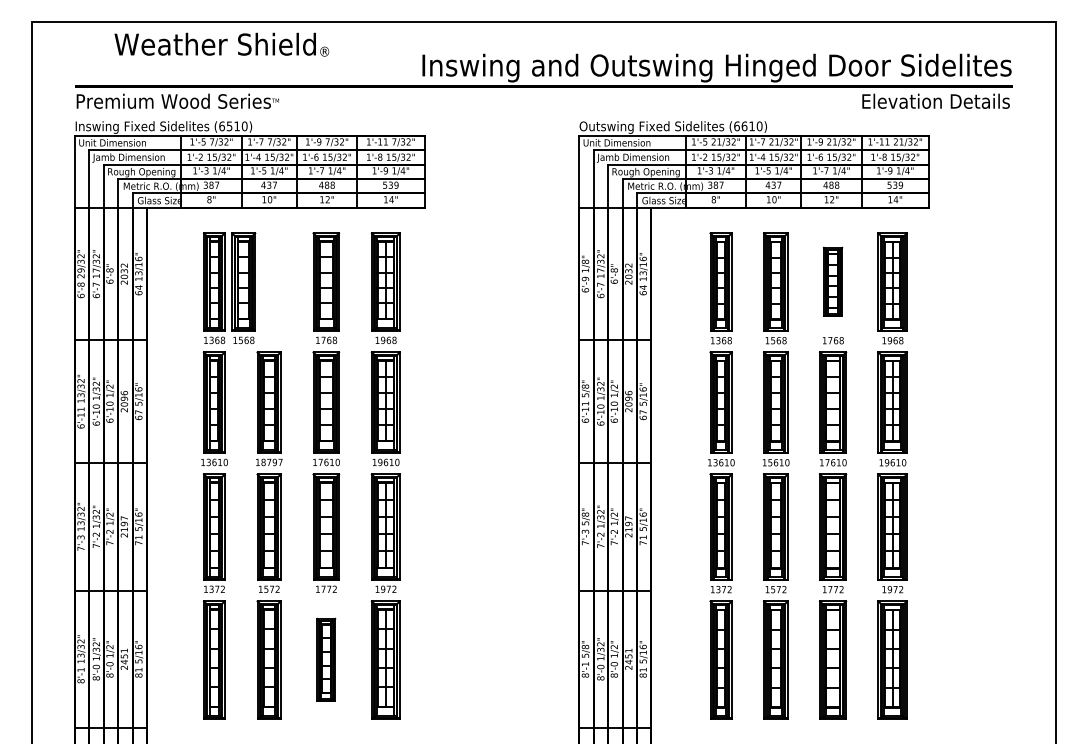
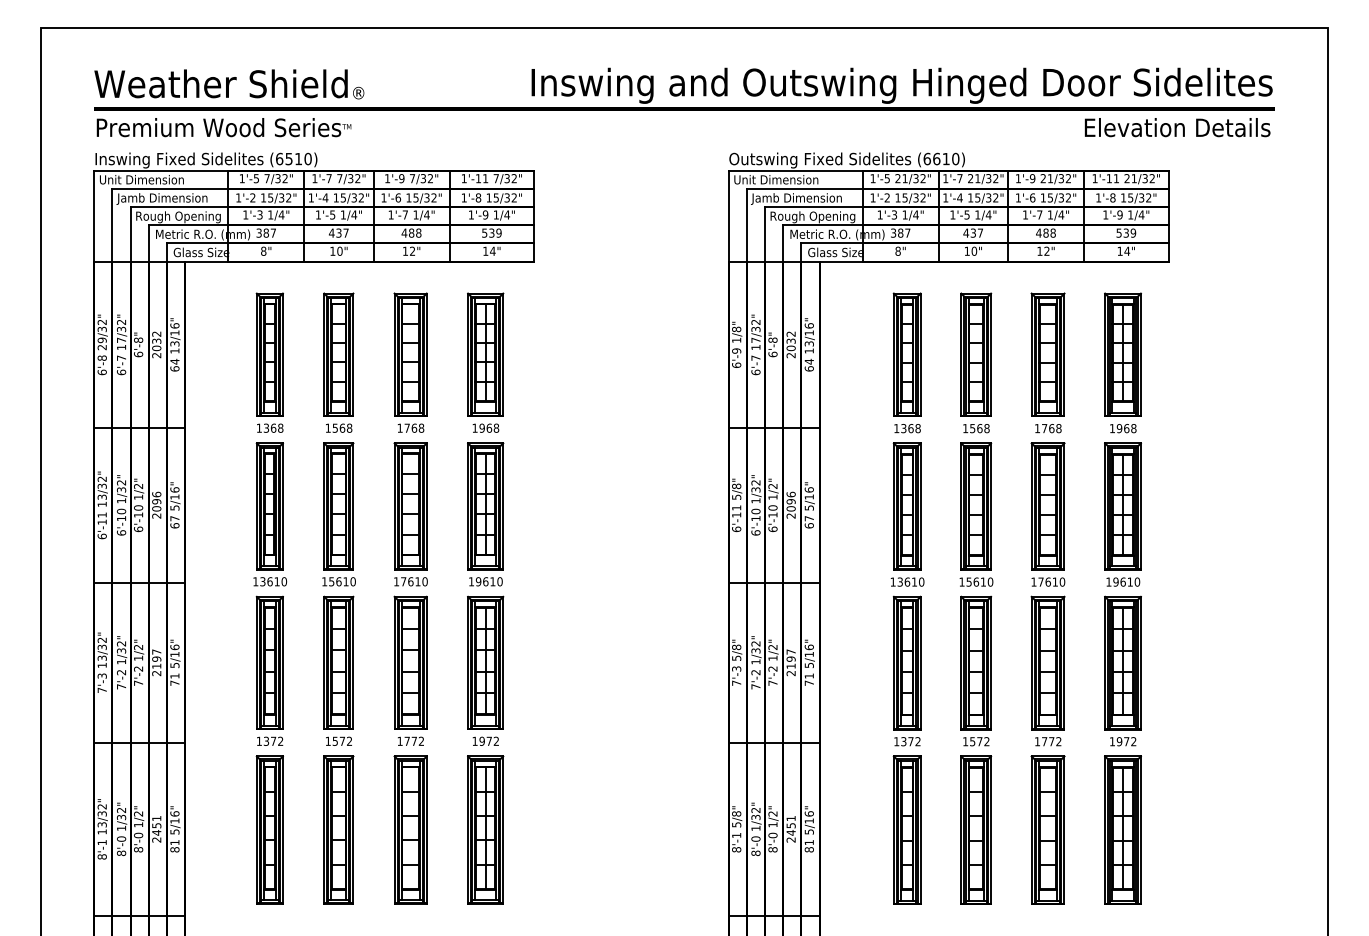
text: (221, 44) -> (229, 84), moved
part: (832, 281) -> (1047, 354), size x1.43
part: (243, 288) -> (338, 362), moved
text: (272, 462) -> (342, 581), 18797 -> 15610
part: (326, 659) -> (410, 829), size x1.43

